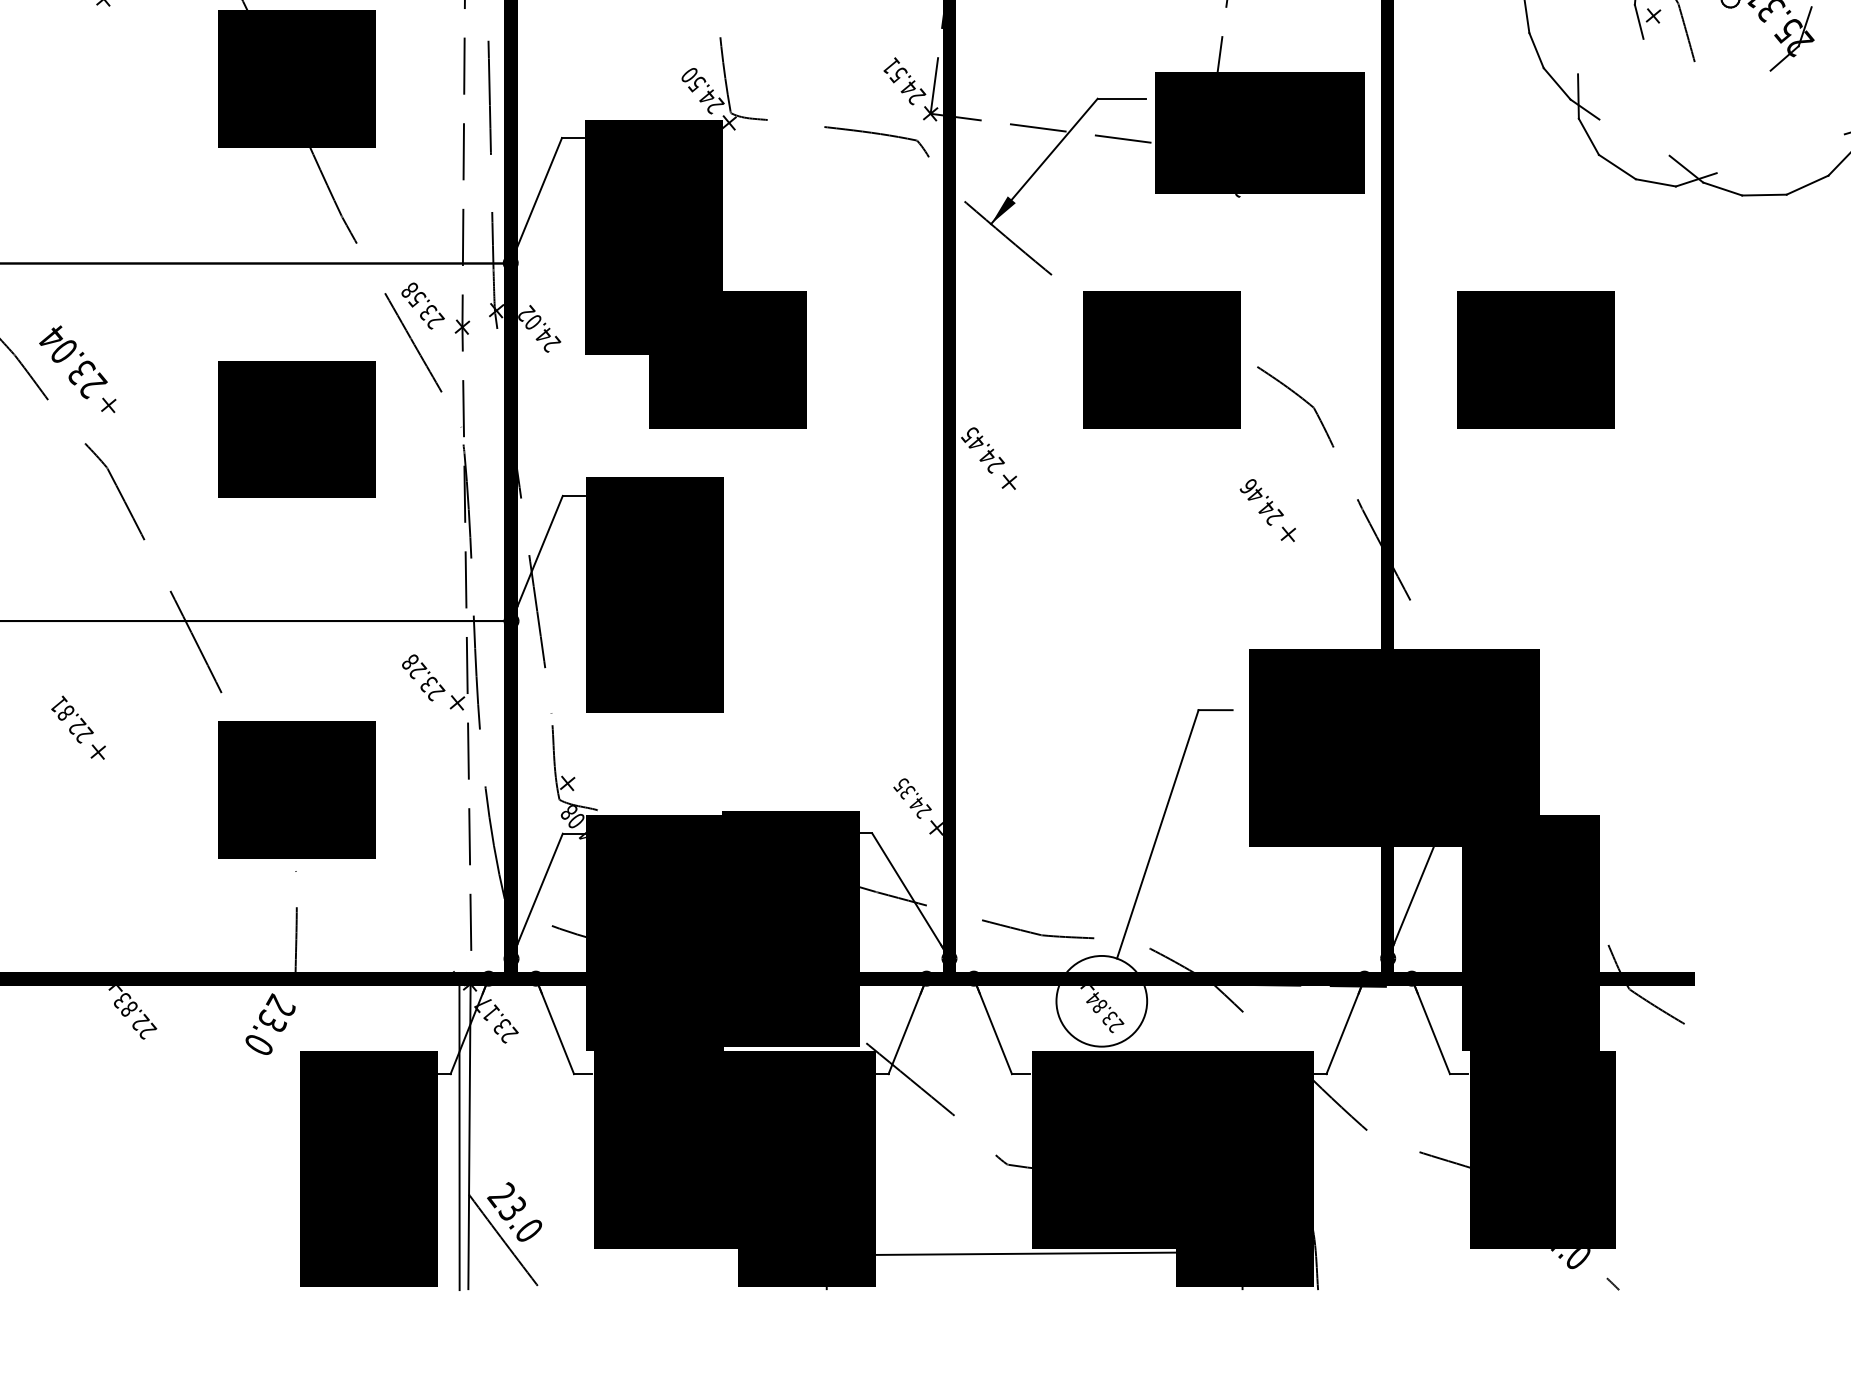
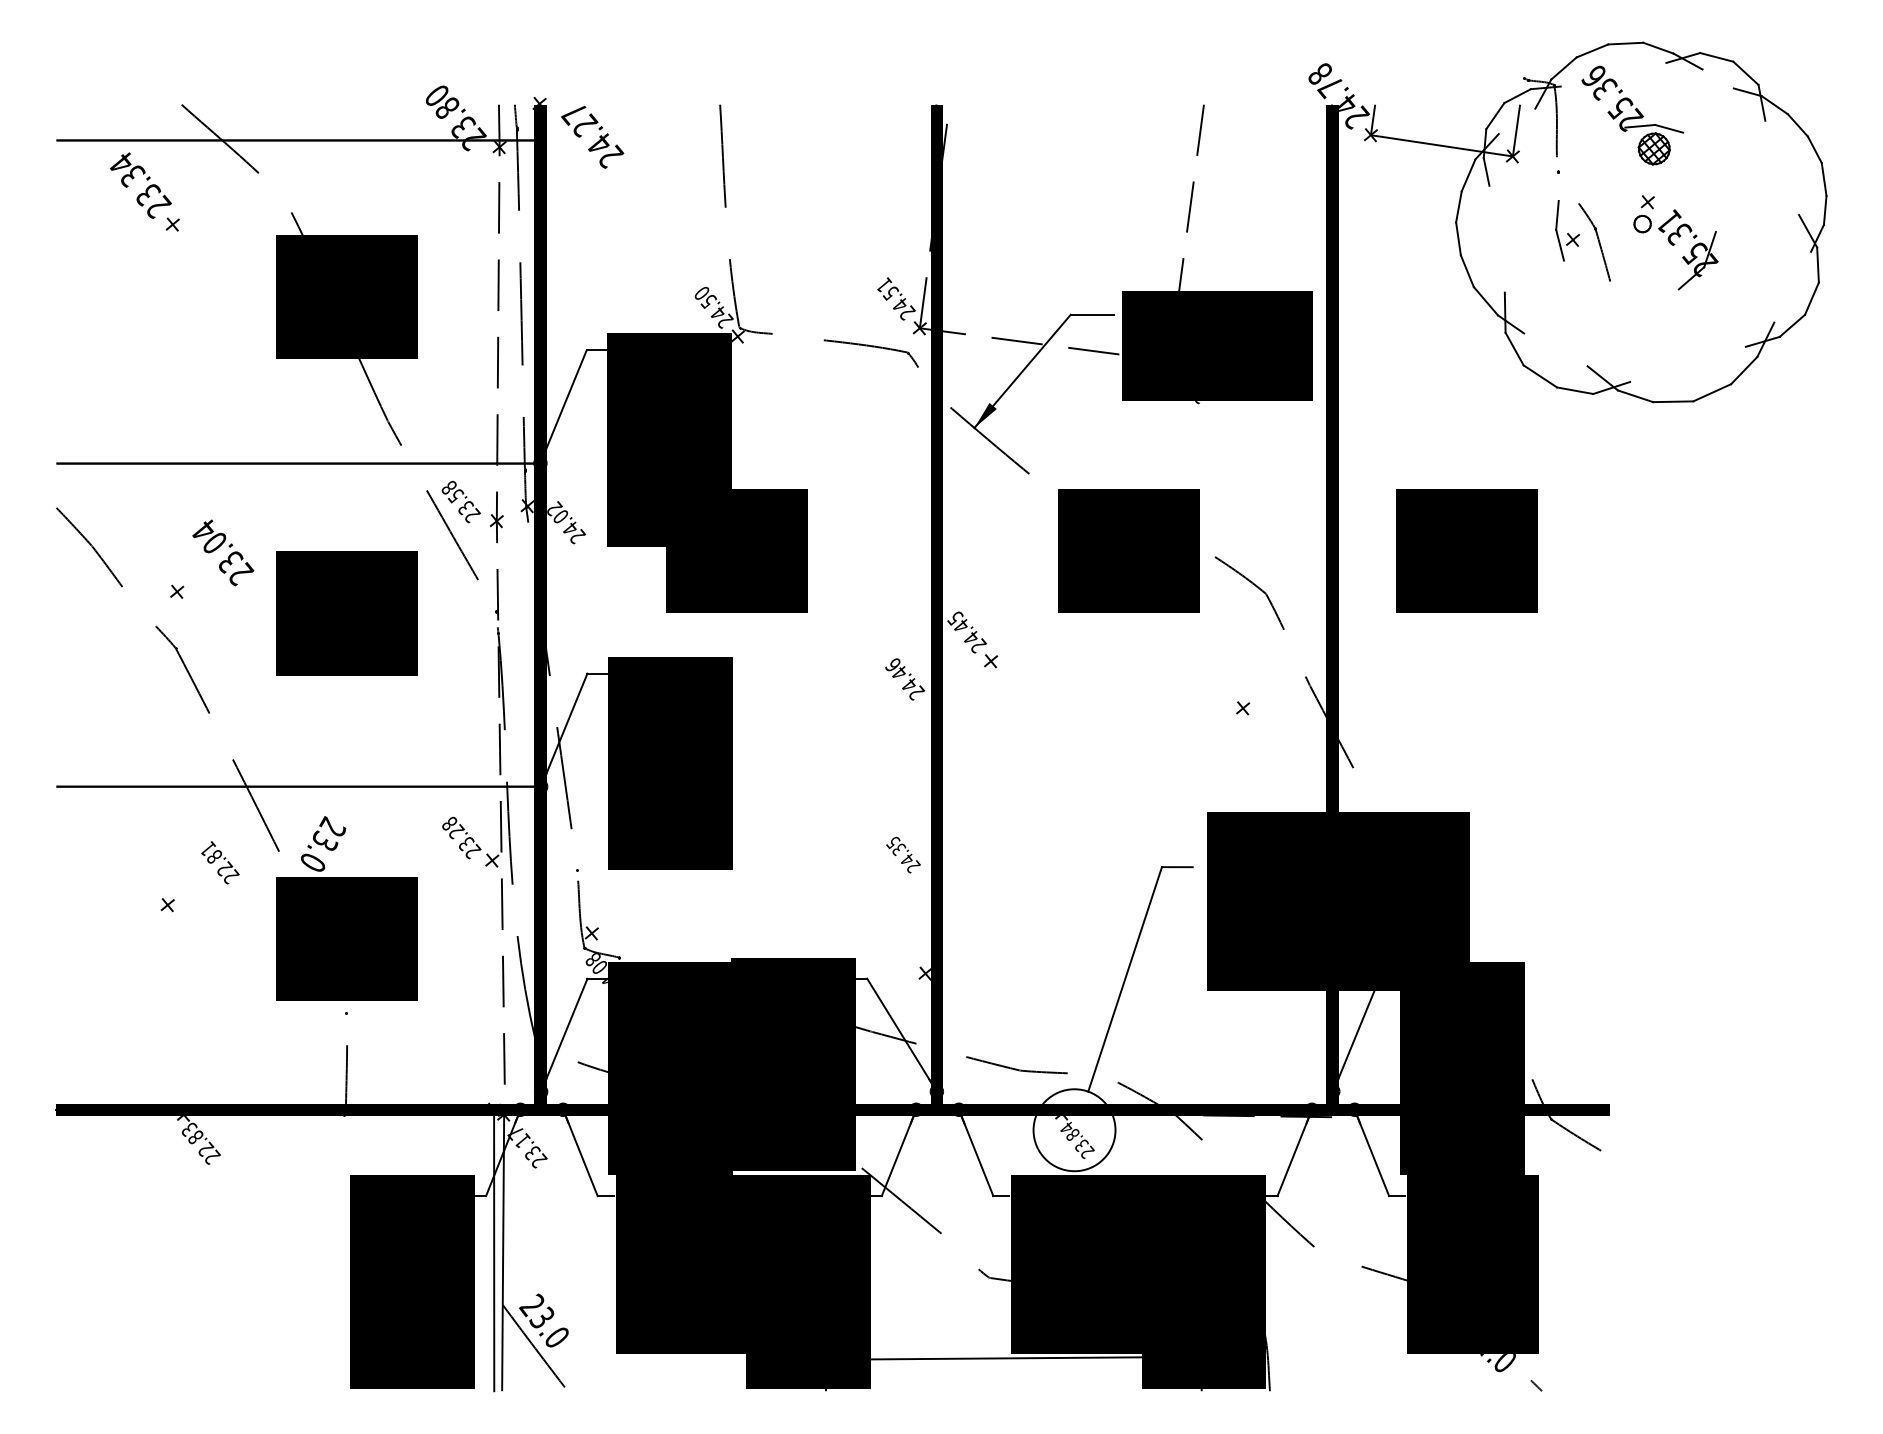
text: (73, 361) -> (223, 552), moved
text: (1261, 502) -> (904, 679), moved
text: (72, 719) -> (220, 862), moved
text: (912, 797) -> (903, 854), moved
text: (270, 1023) -> (323, 843), moved

